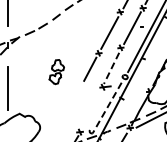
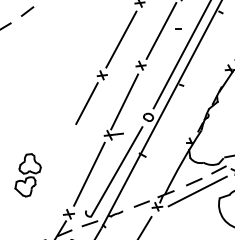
line: (111, 68) -> (124, 102), dashed -> solid
part: (56, 72) -> (27, 176), moved
line: (106, 108) -> (115, 172), dashed -> solid
line: (91, 109) -> (89, 174), added

